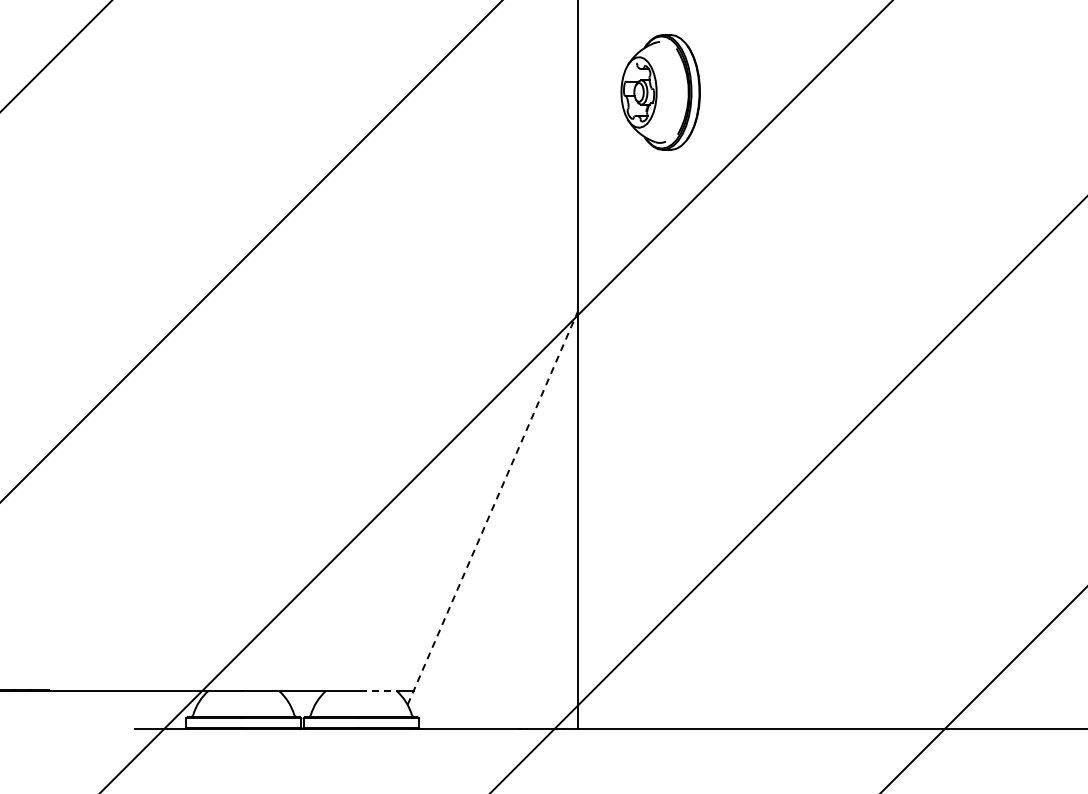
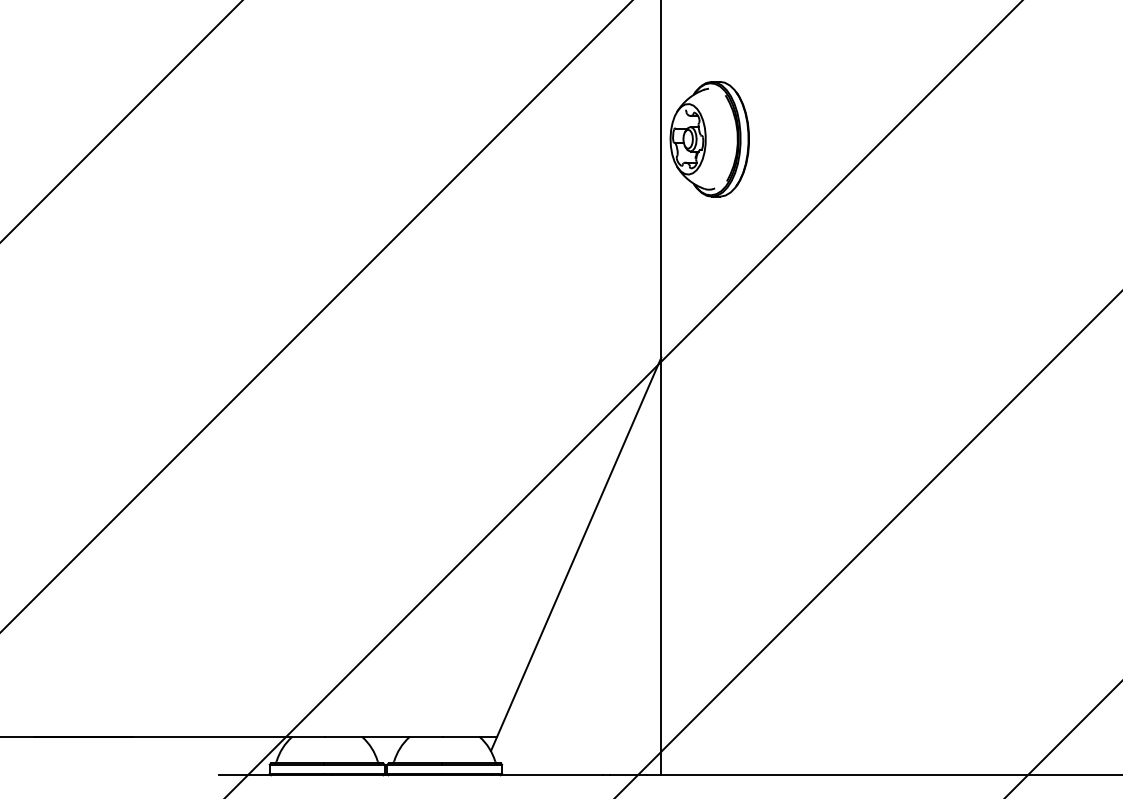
part: (660, 92) -> (709, 139), moved
line: (493, 507) -> (576, 553), dashed -> solid
line: (378, 691) -> (461, 737), dashed -> solid

